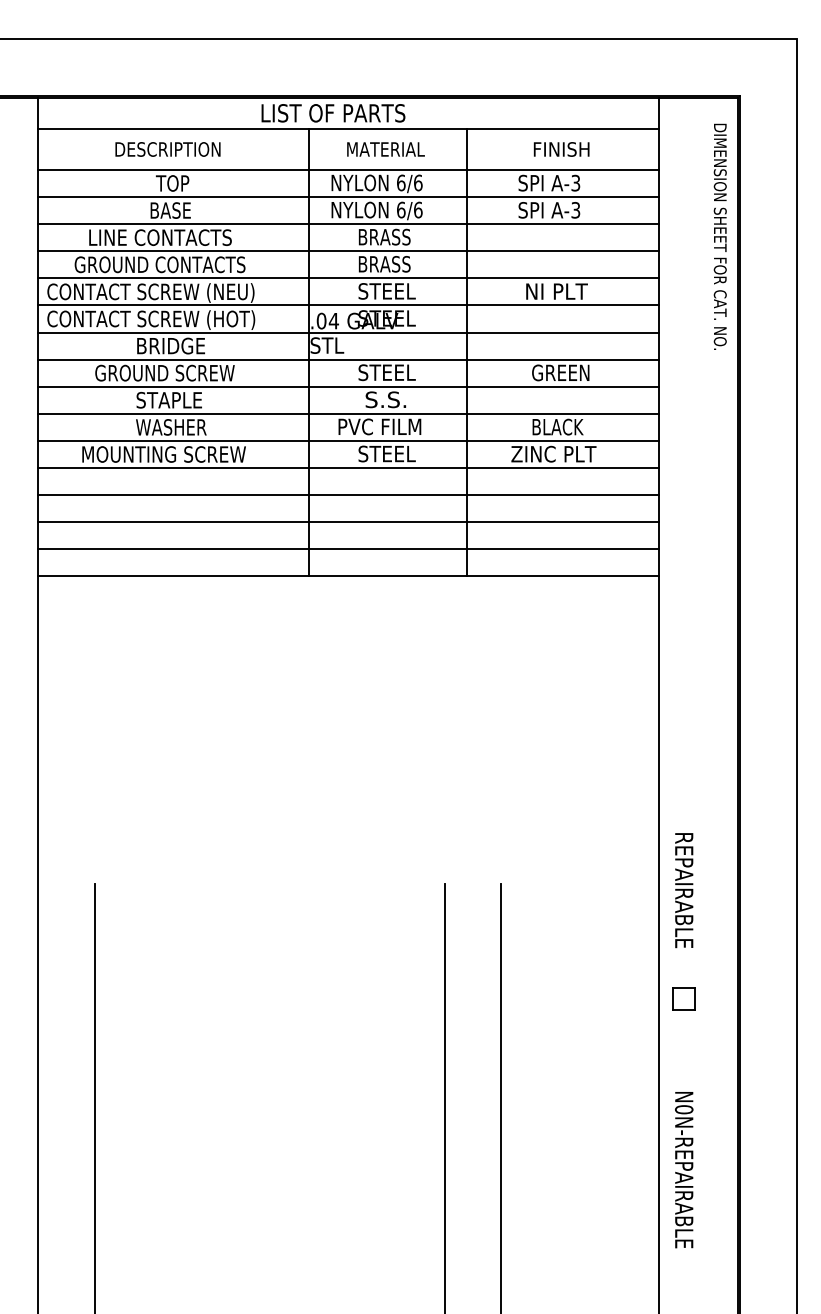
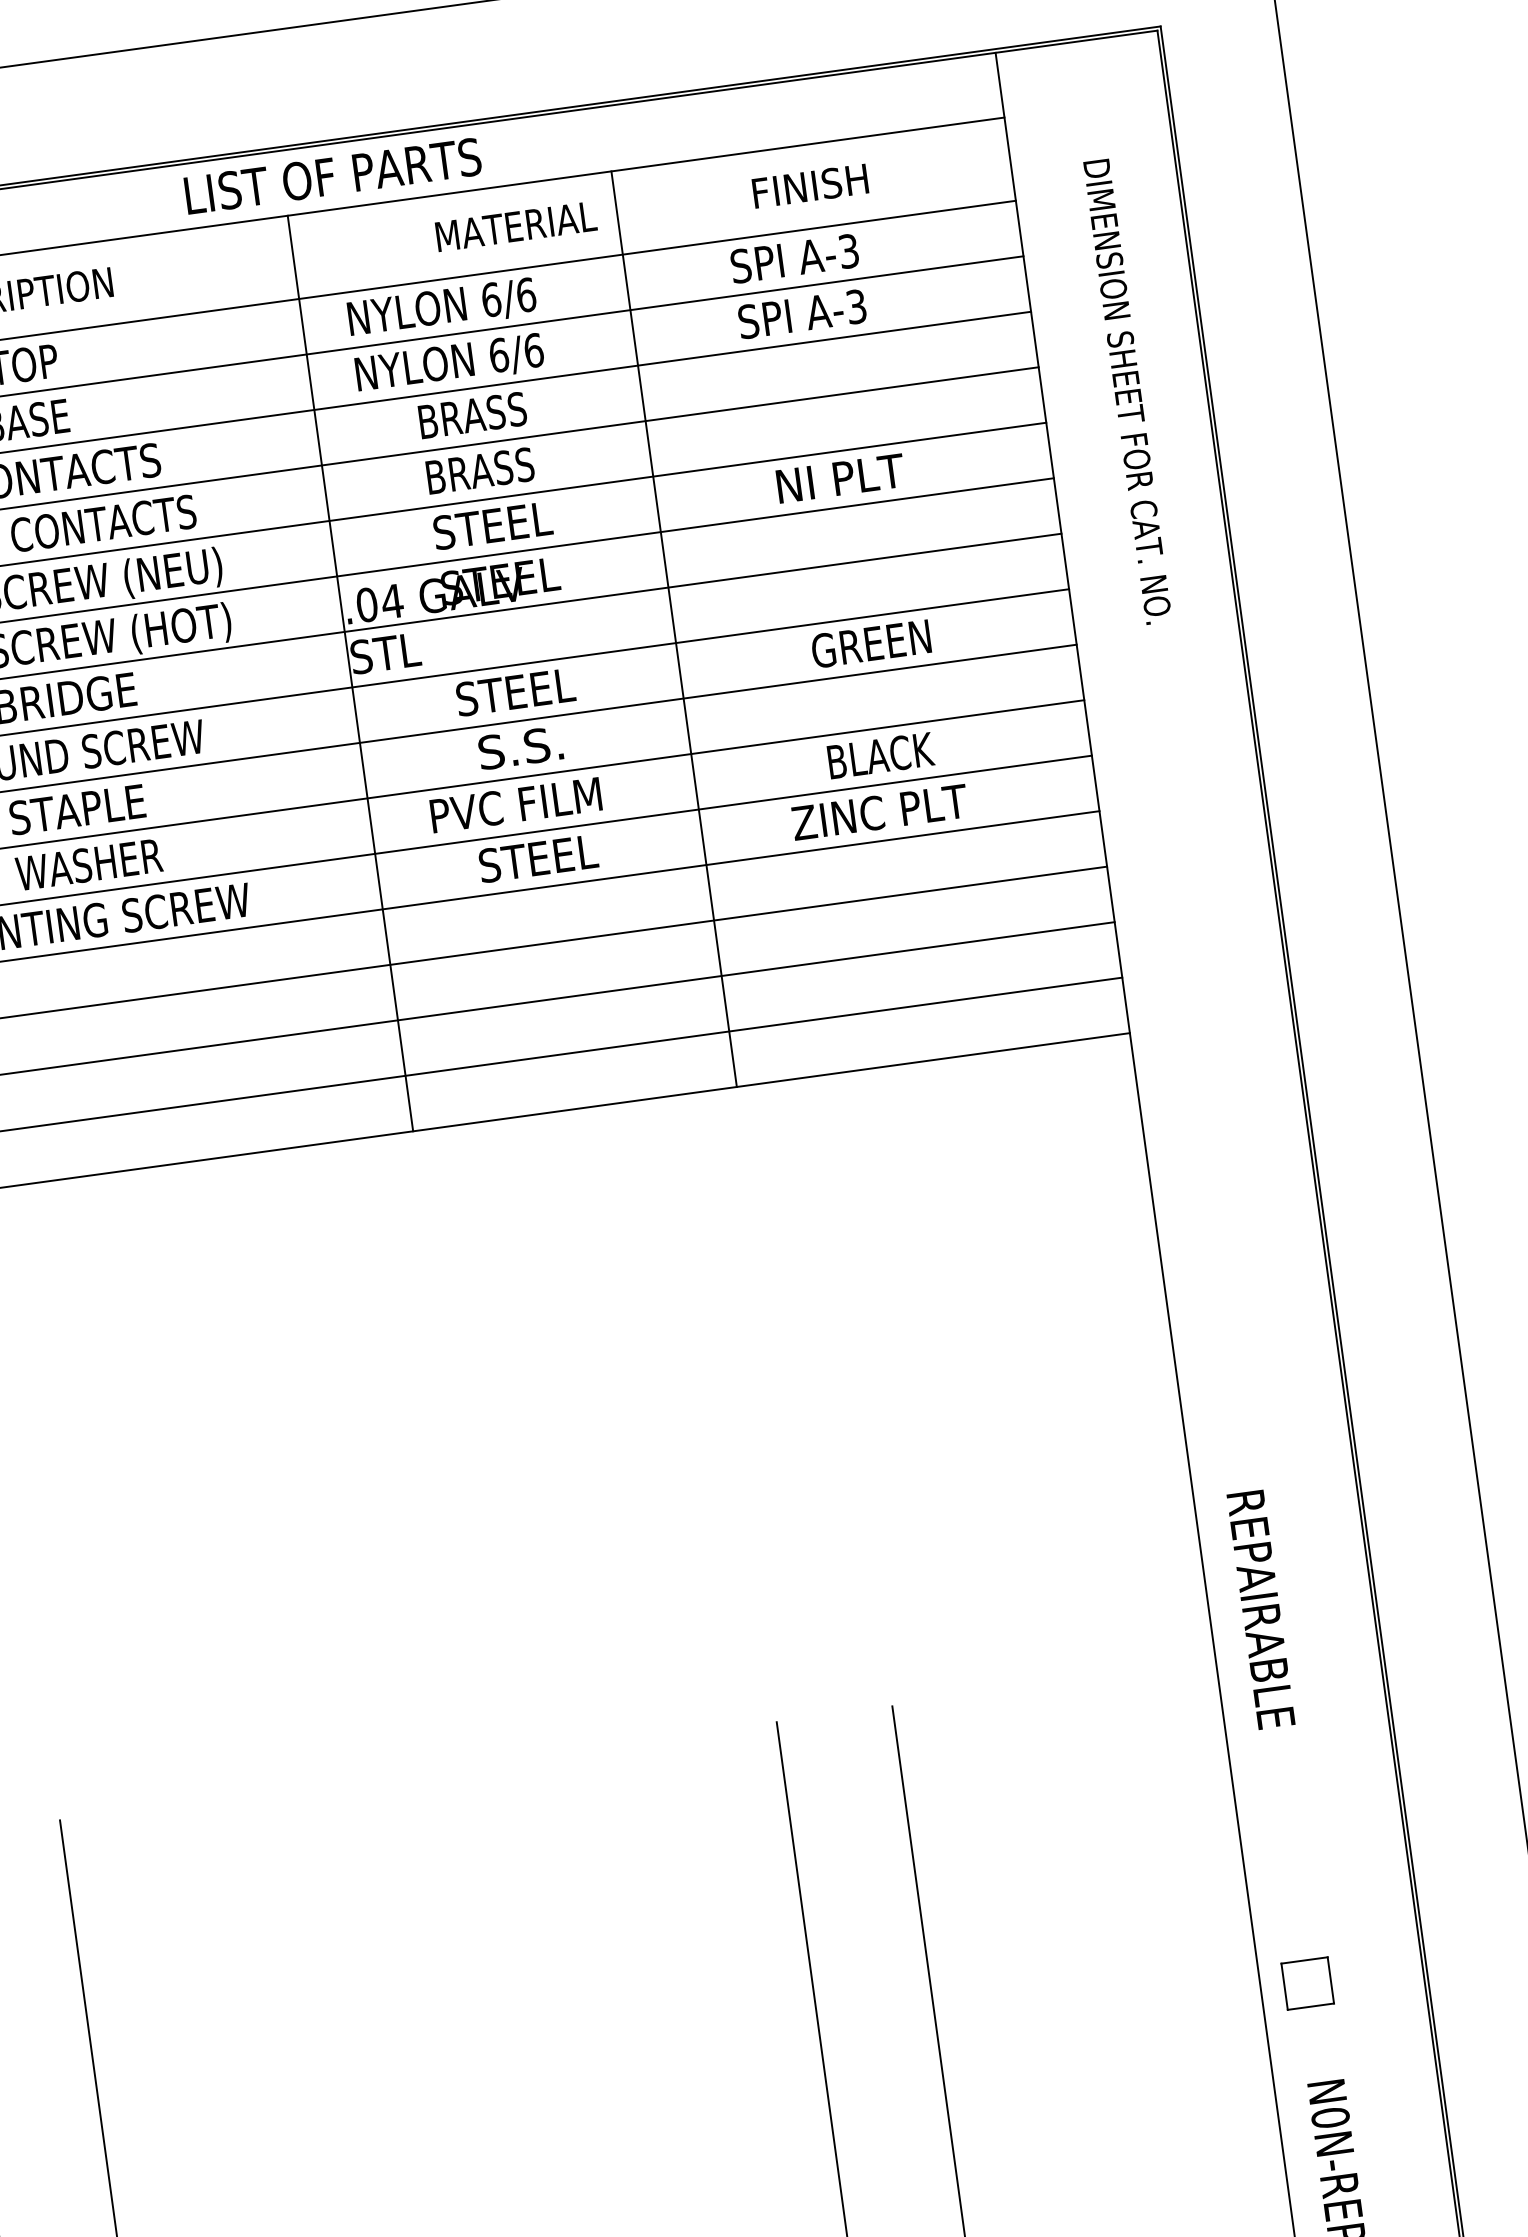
text: (385, 149) -> (515, 226), moved
text: (719, 236) -> (1126, 391), moved
text: (684, 890) -> (1261, 1609), moved
part: (683, 998) -> (1306, 1983), moved

